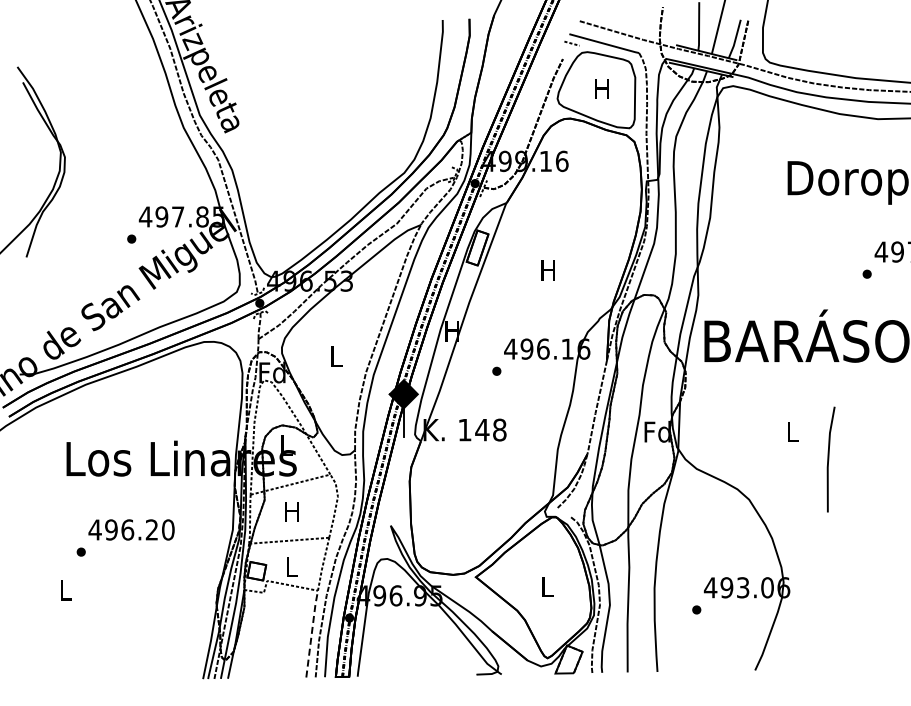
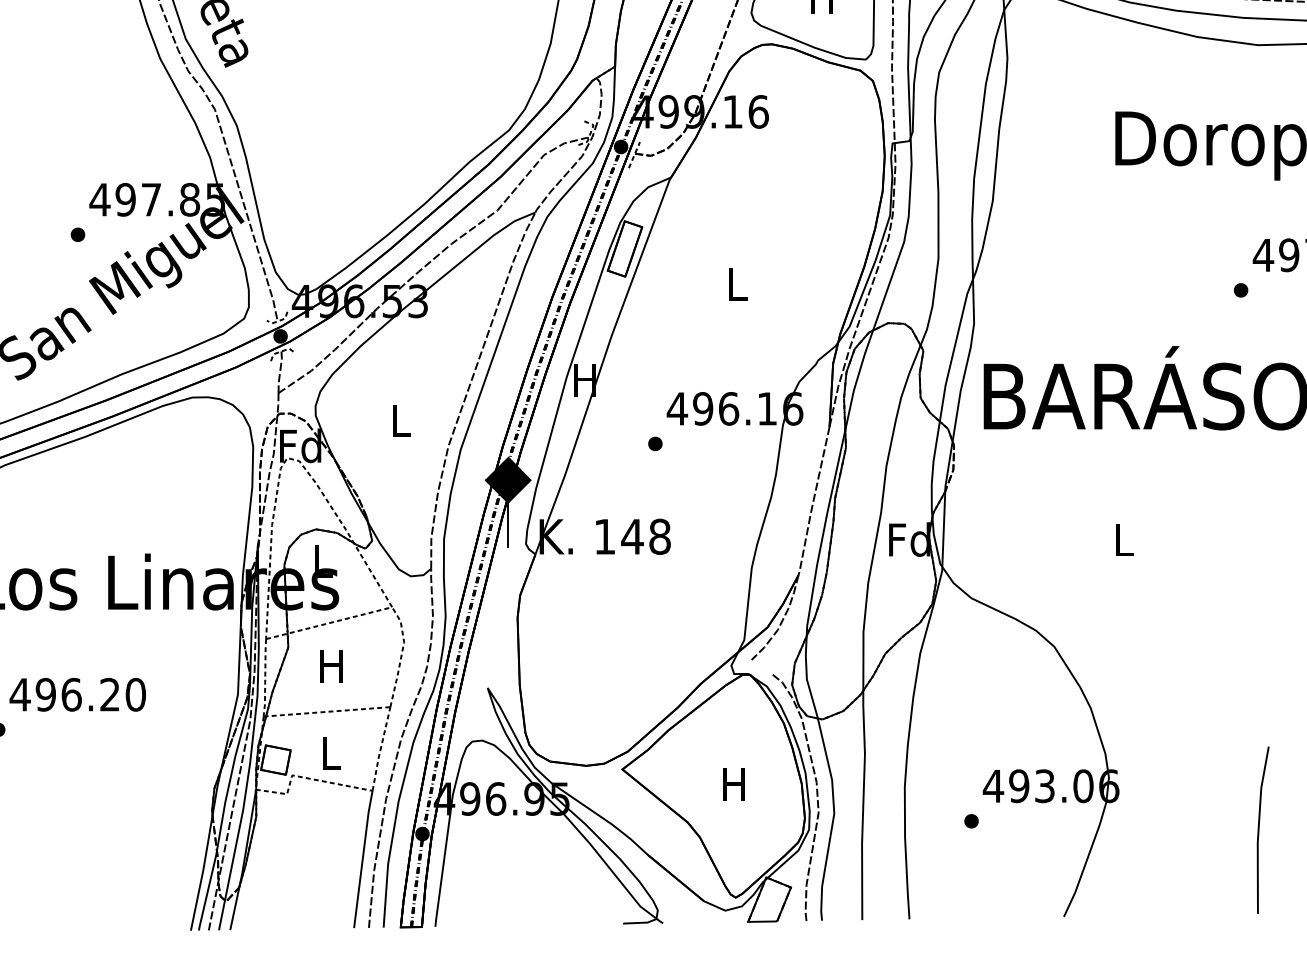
text: (547, 270) -> (735, 284), H -> L
line: (829, 459) -> (1260, 830), moved
text: (546, 586) -> (733, 784), L -> H
line: (311, 632) -> (362, 856), dashed -> solid

